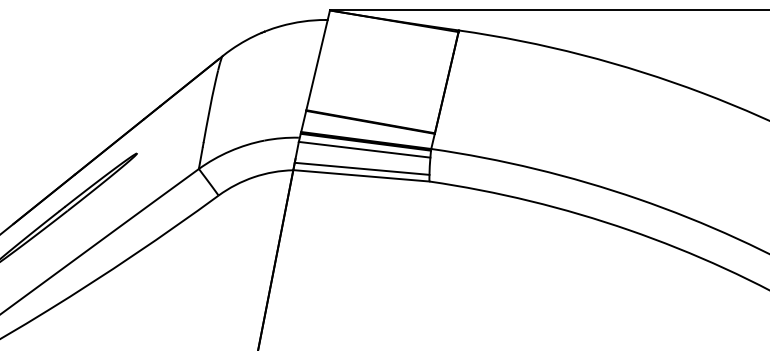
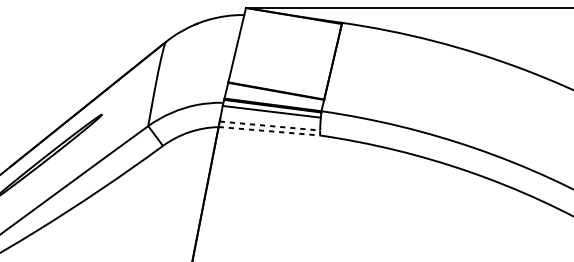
line: (362, 168) -> (270, 125), solid -> dashed
line: (361, 175) -> (269, 131), solid -> dashed

